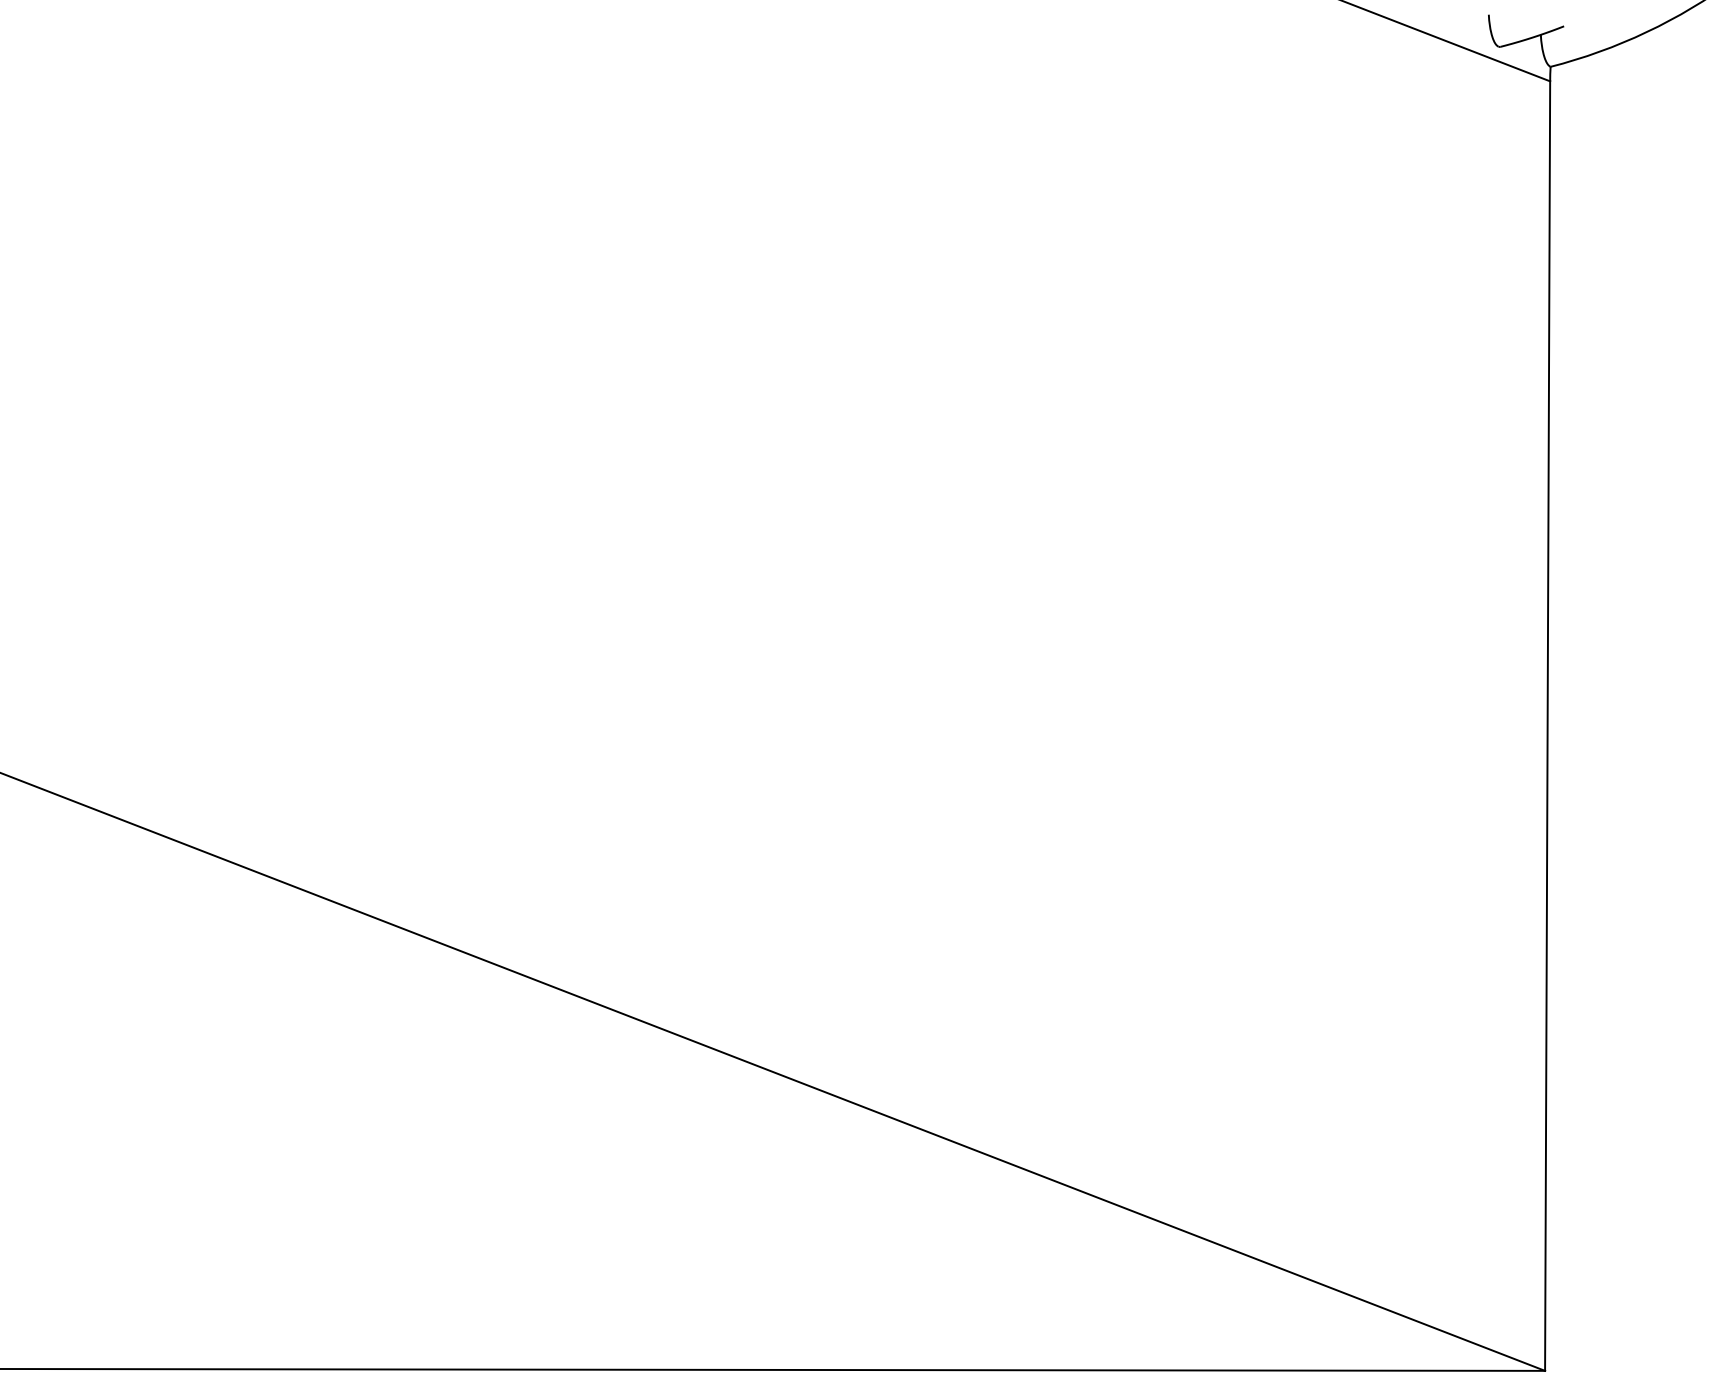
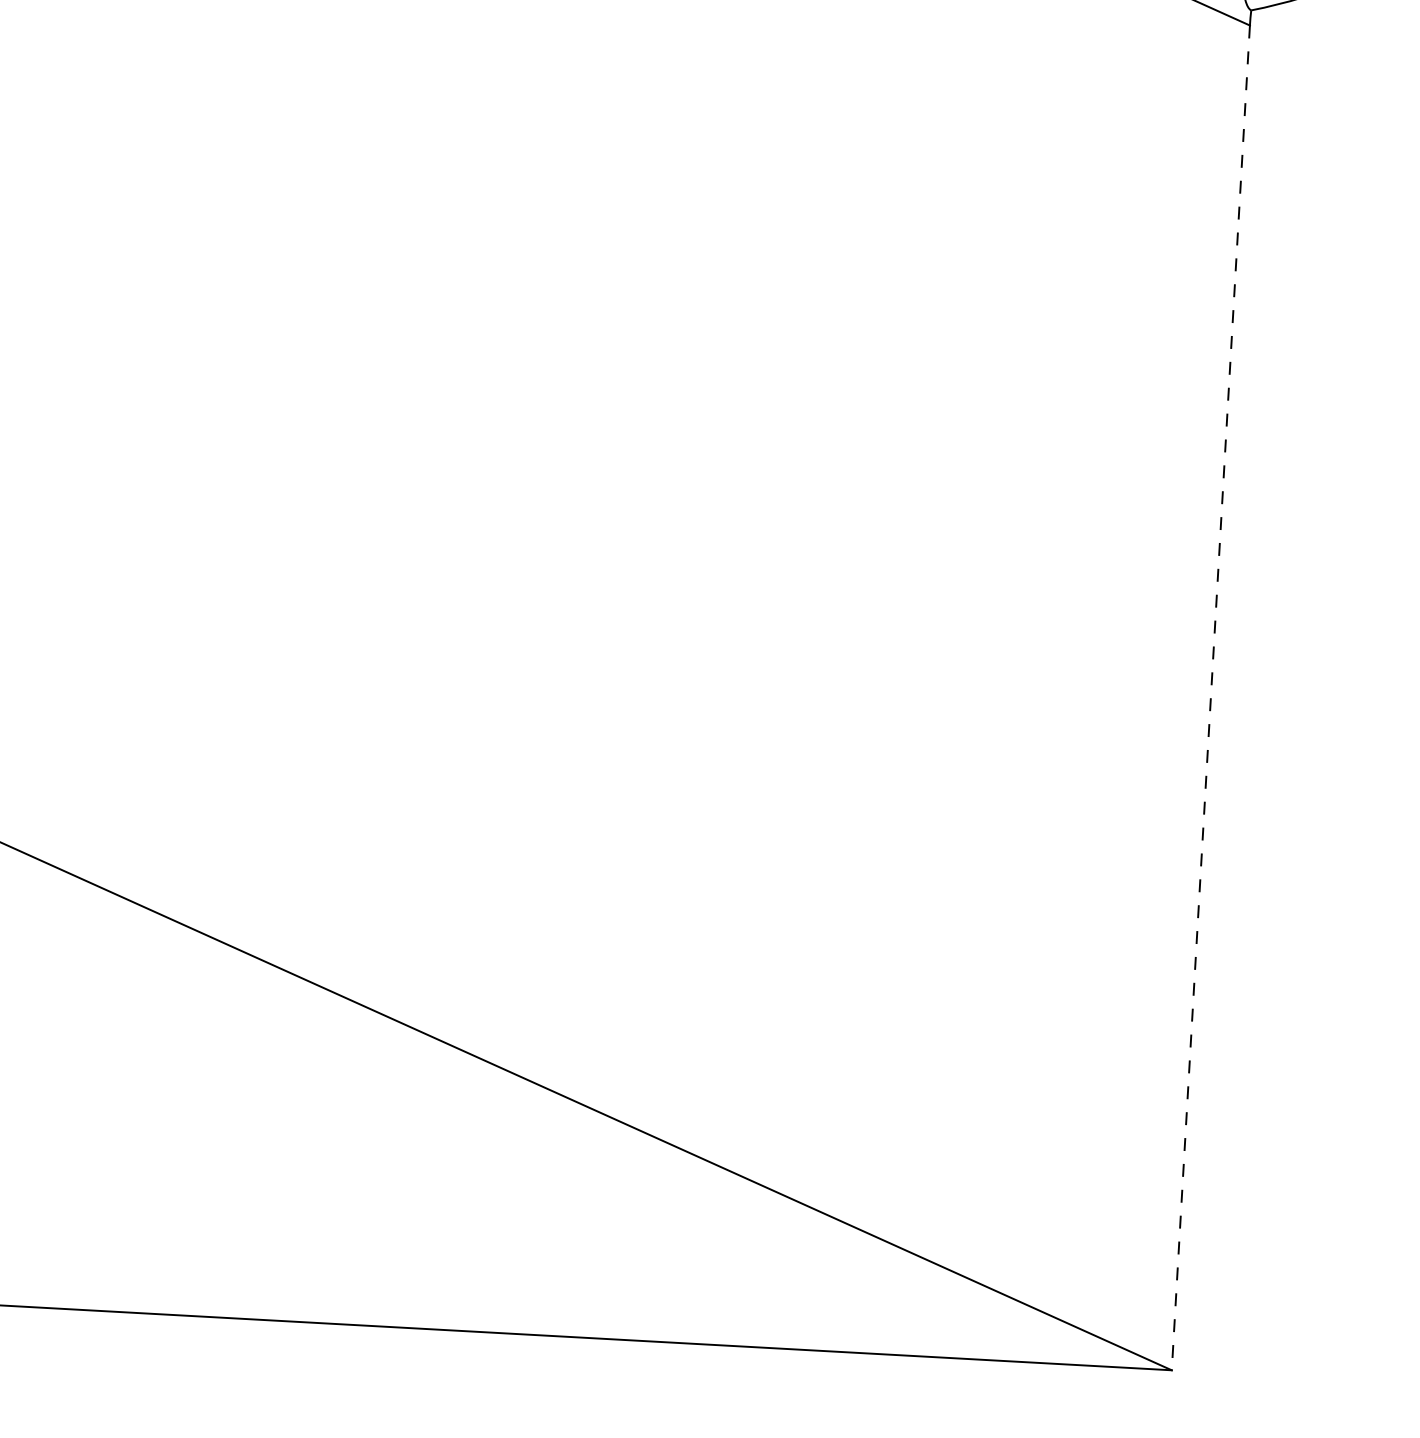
line: (1547, 726) -> (1210, 698), solid -> dashed

